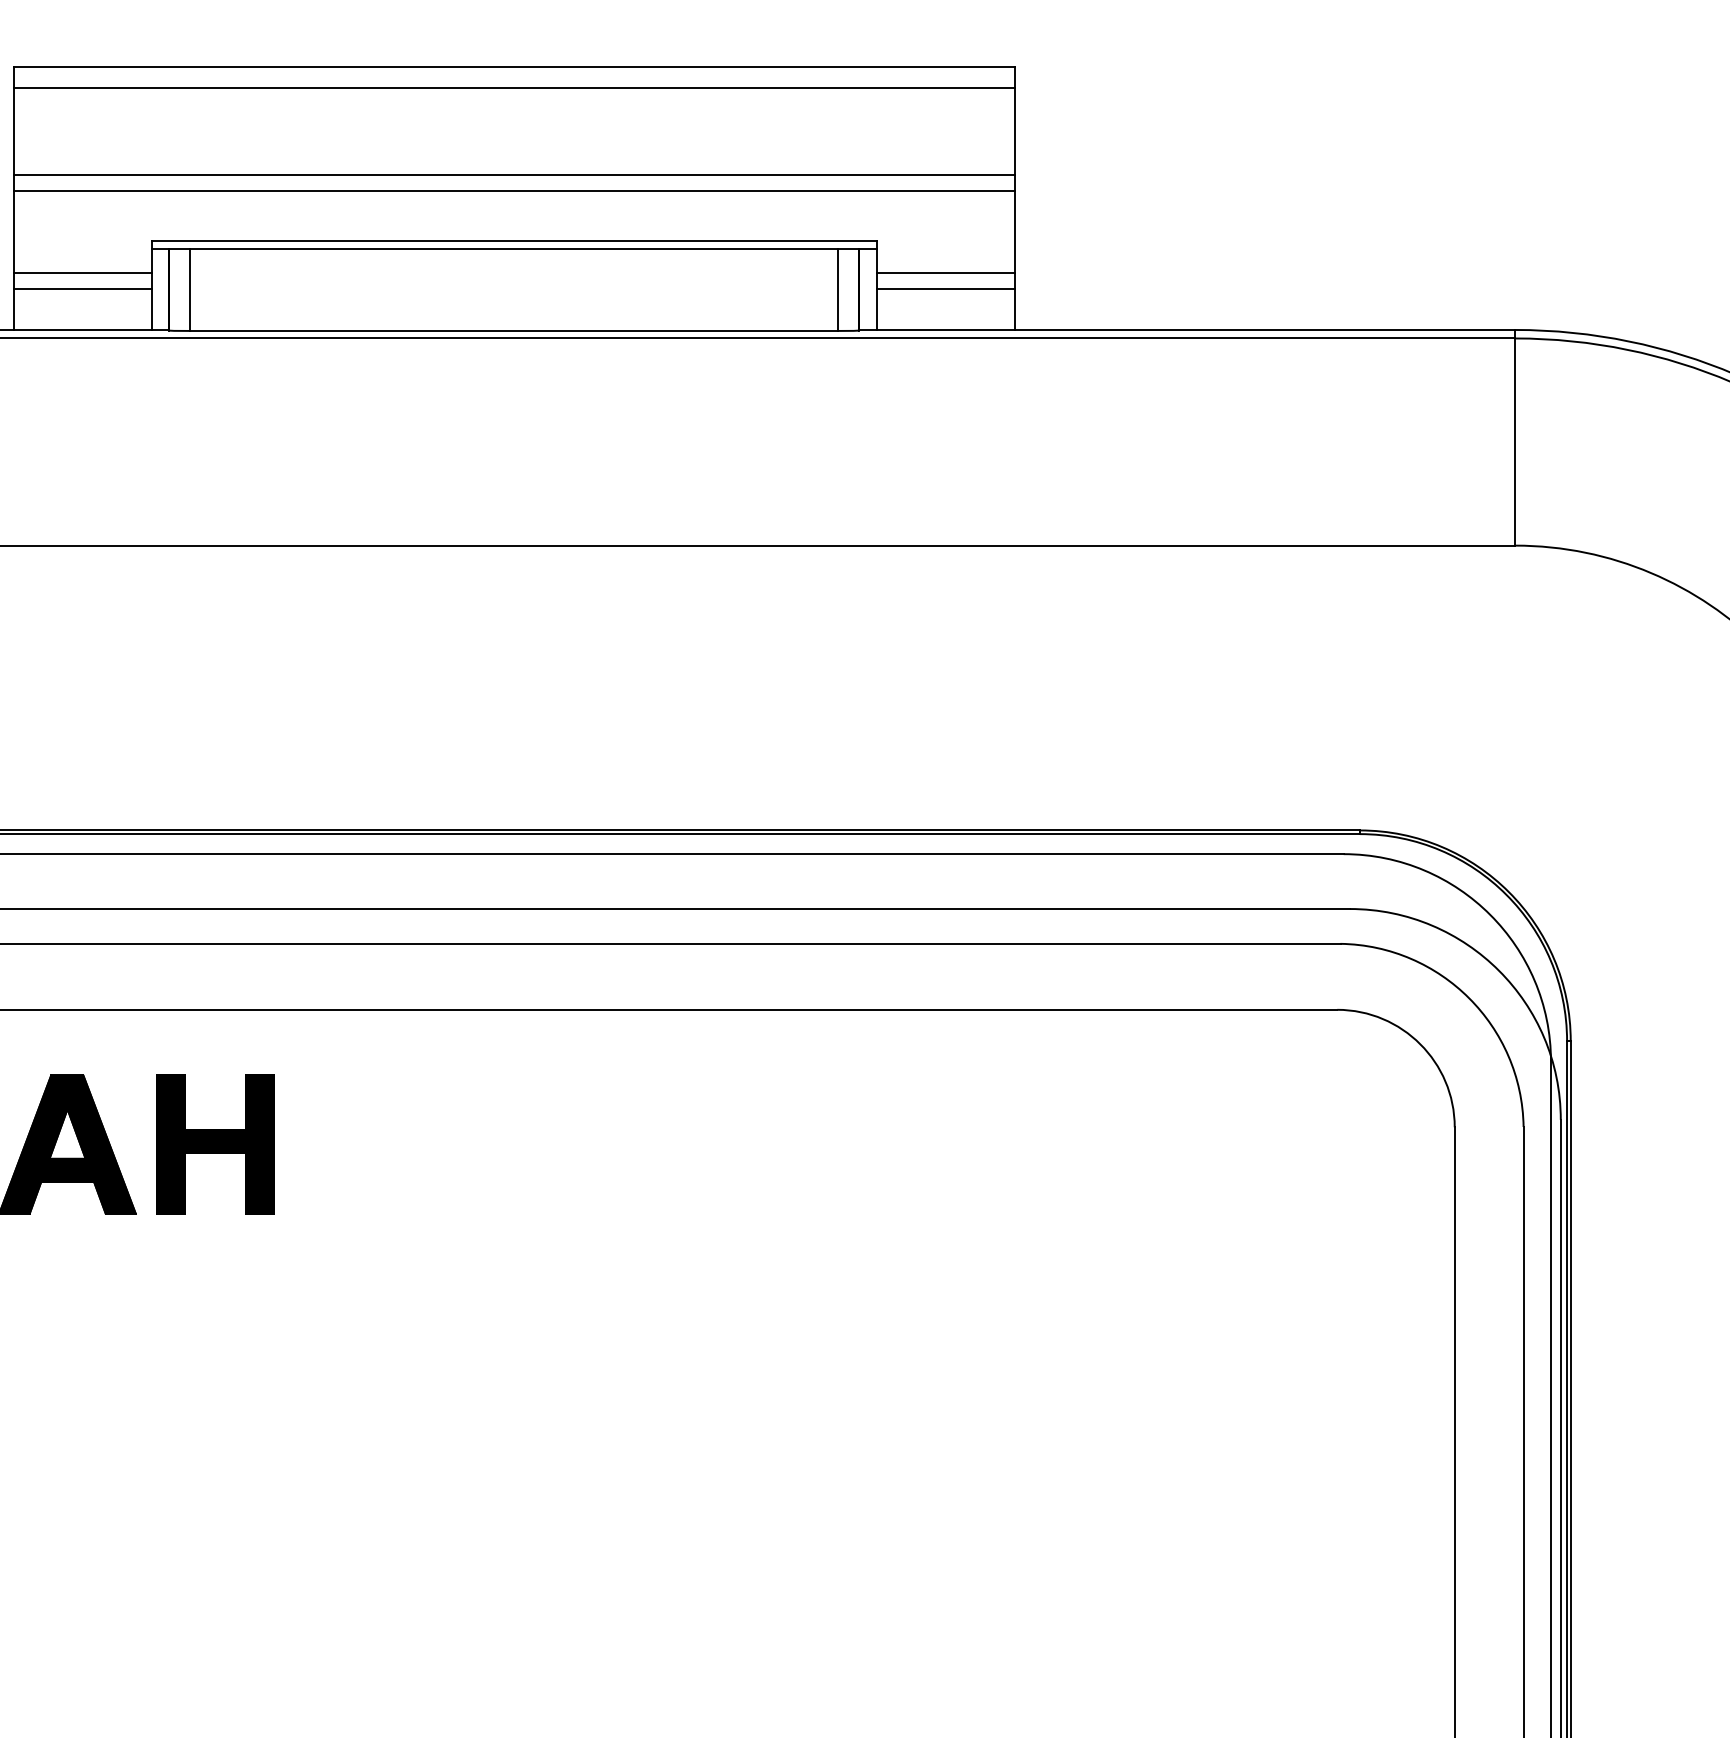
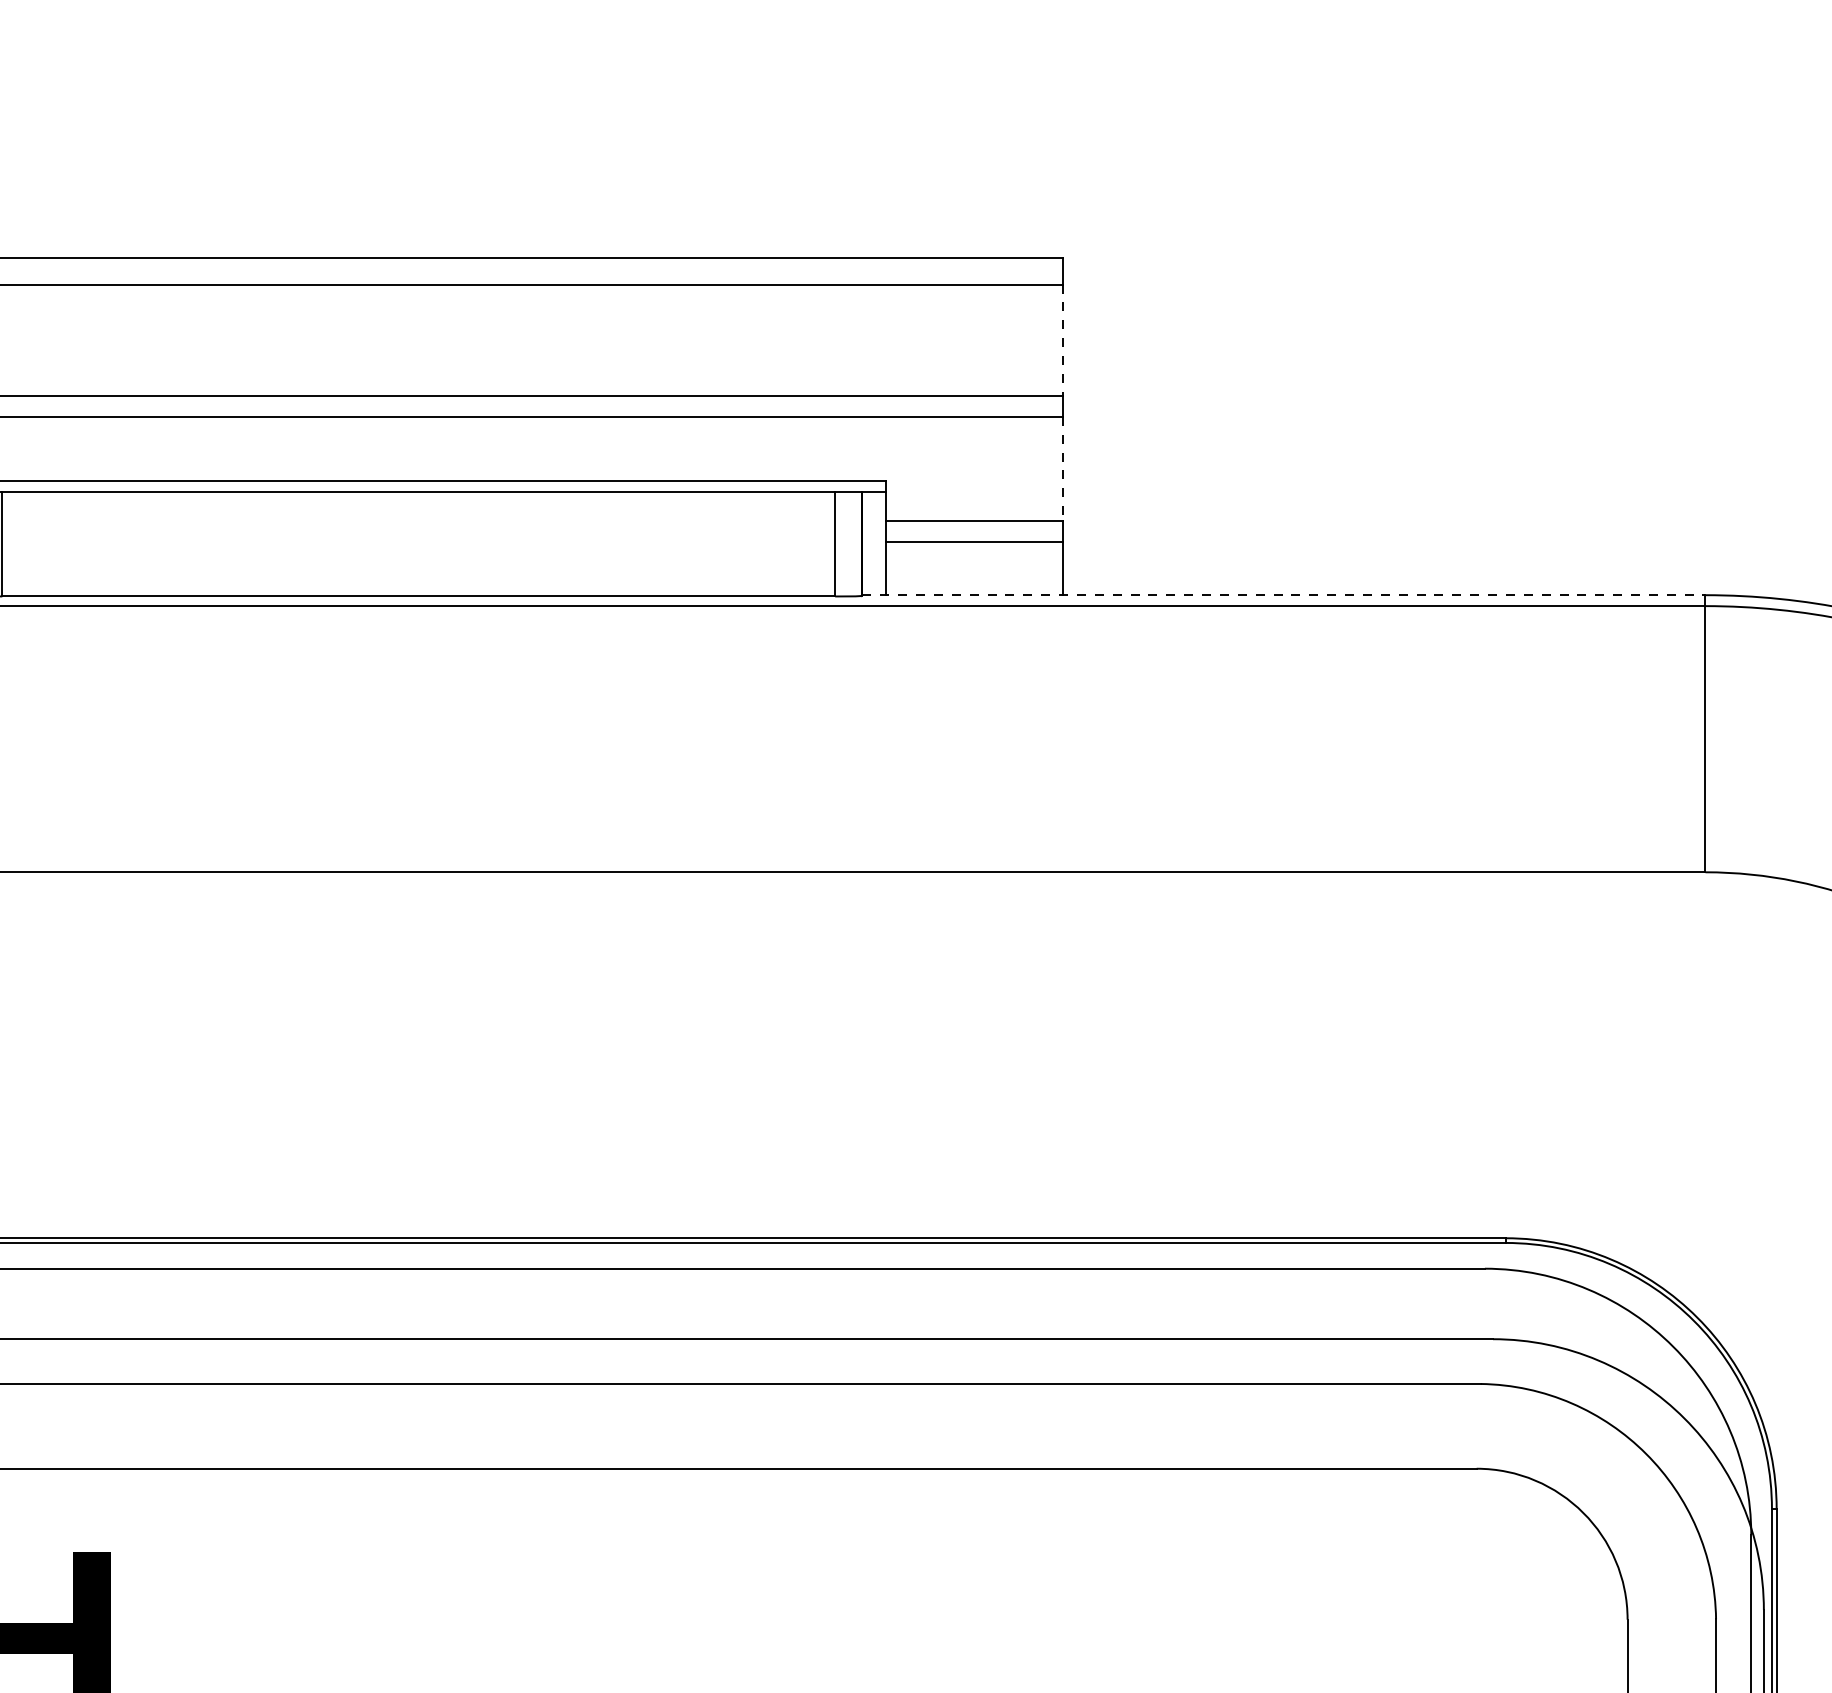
line: (1015, 132) -> (1063, 341), solid -> dashed
line: (1015, 231) -> (1063, 468), solid -> dashed
line: (1187, 329) -> (1284, 594), solid -> dashed

